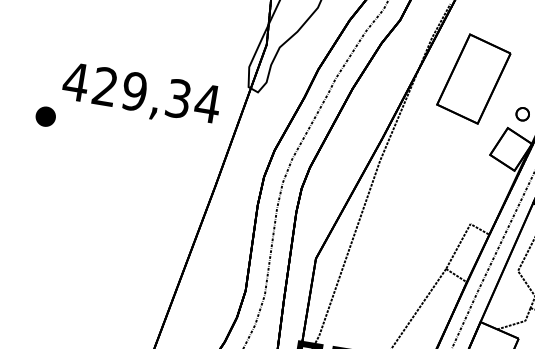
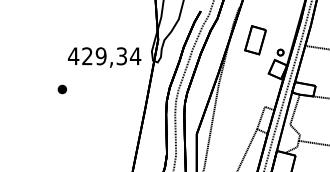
part: (473, 79) -> (255, 40), size x0.7
text: (141, 95) -> (104, 57), moved

